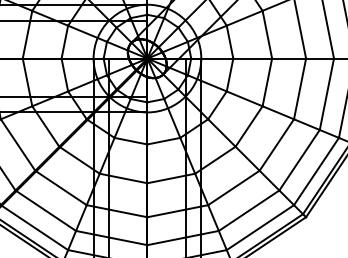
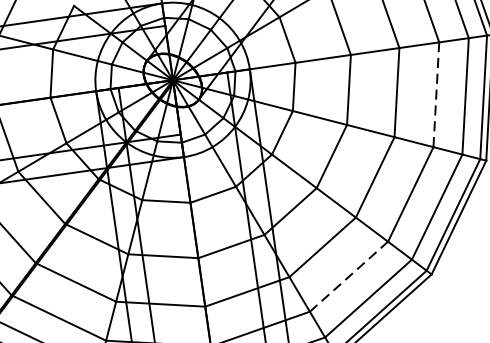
line: (327, 93) -> (437, 93), solid -> dashed
line: (249, 210) -> (349, 276), solid -> dashed

